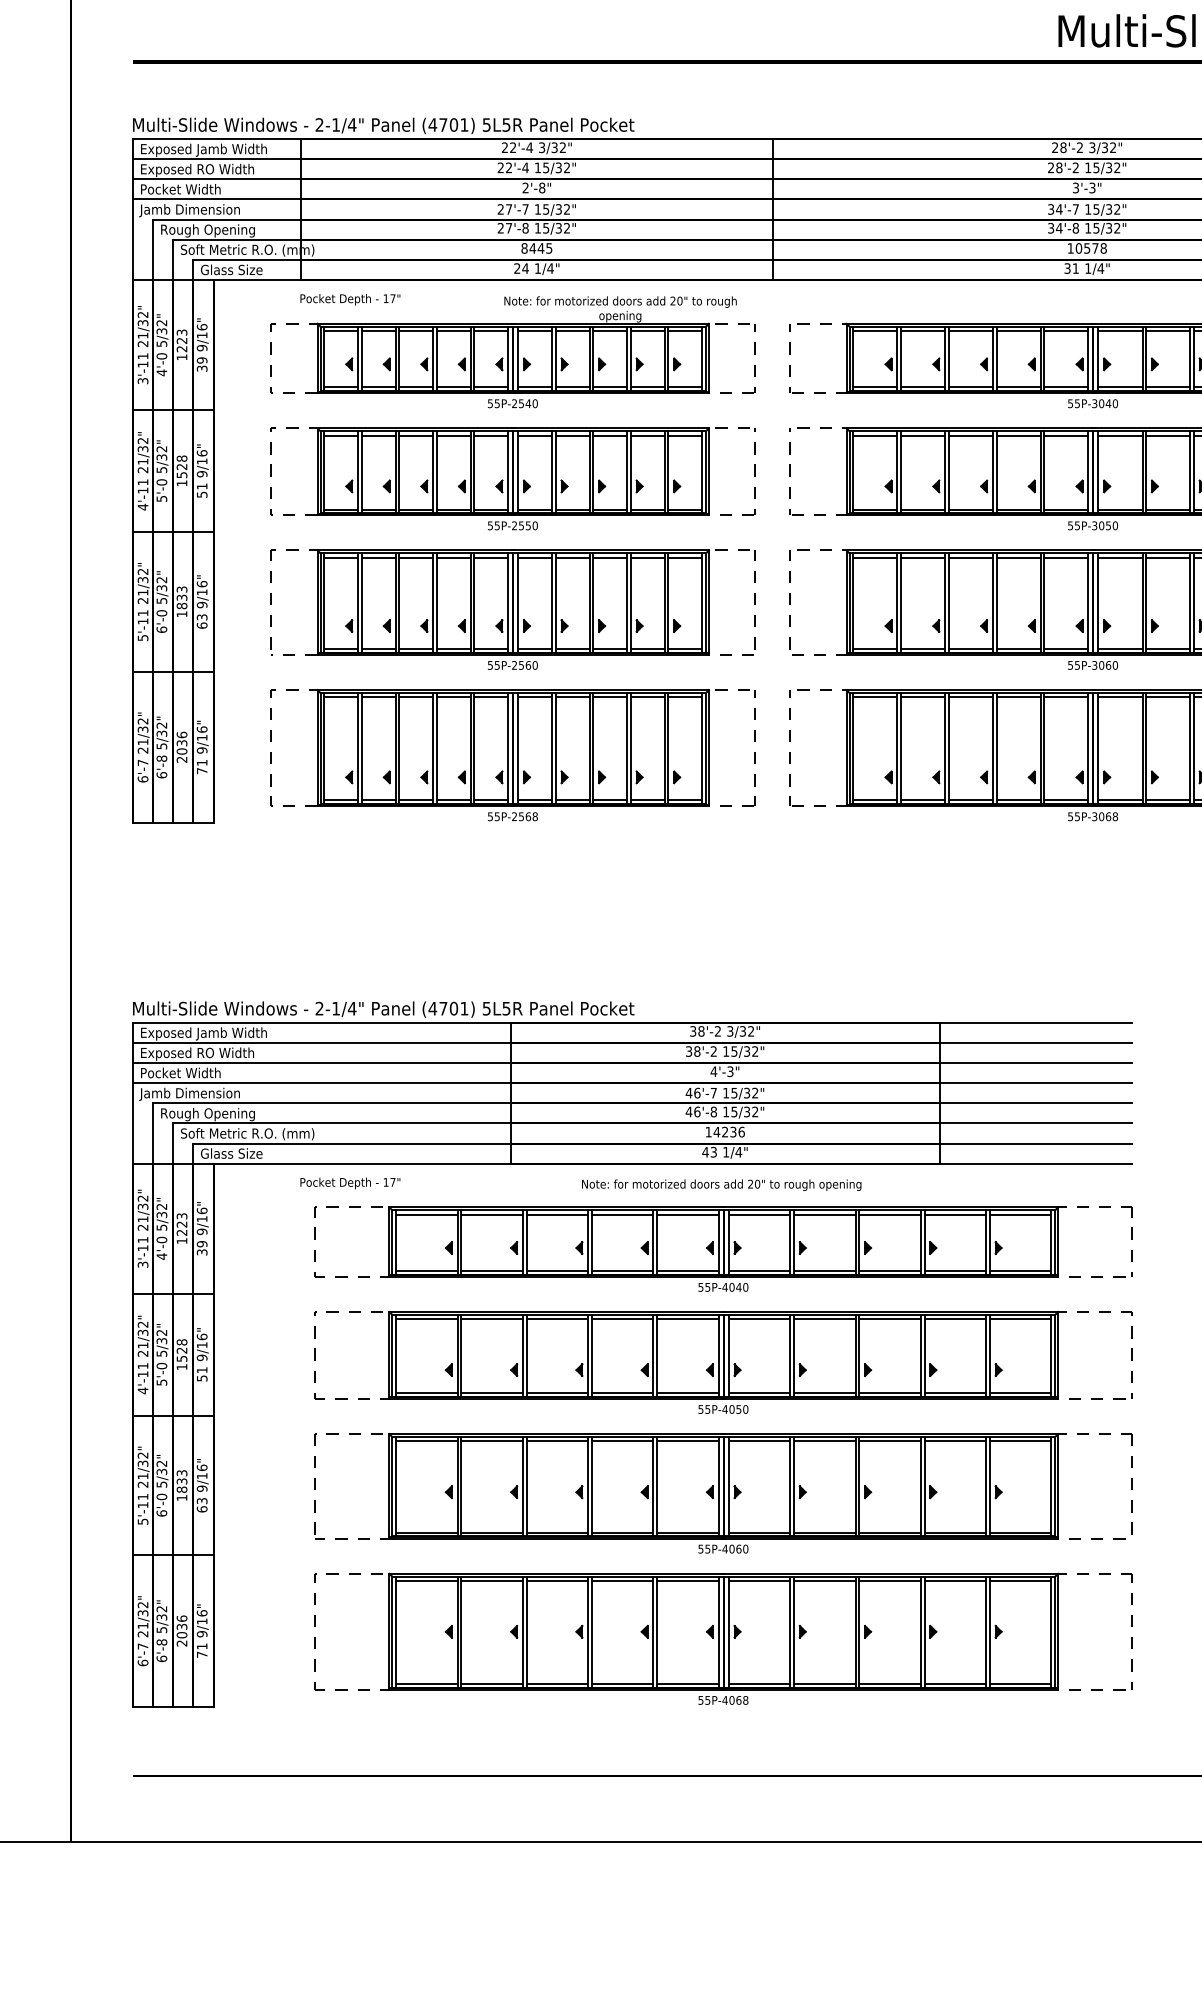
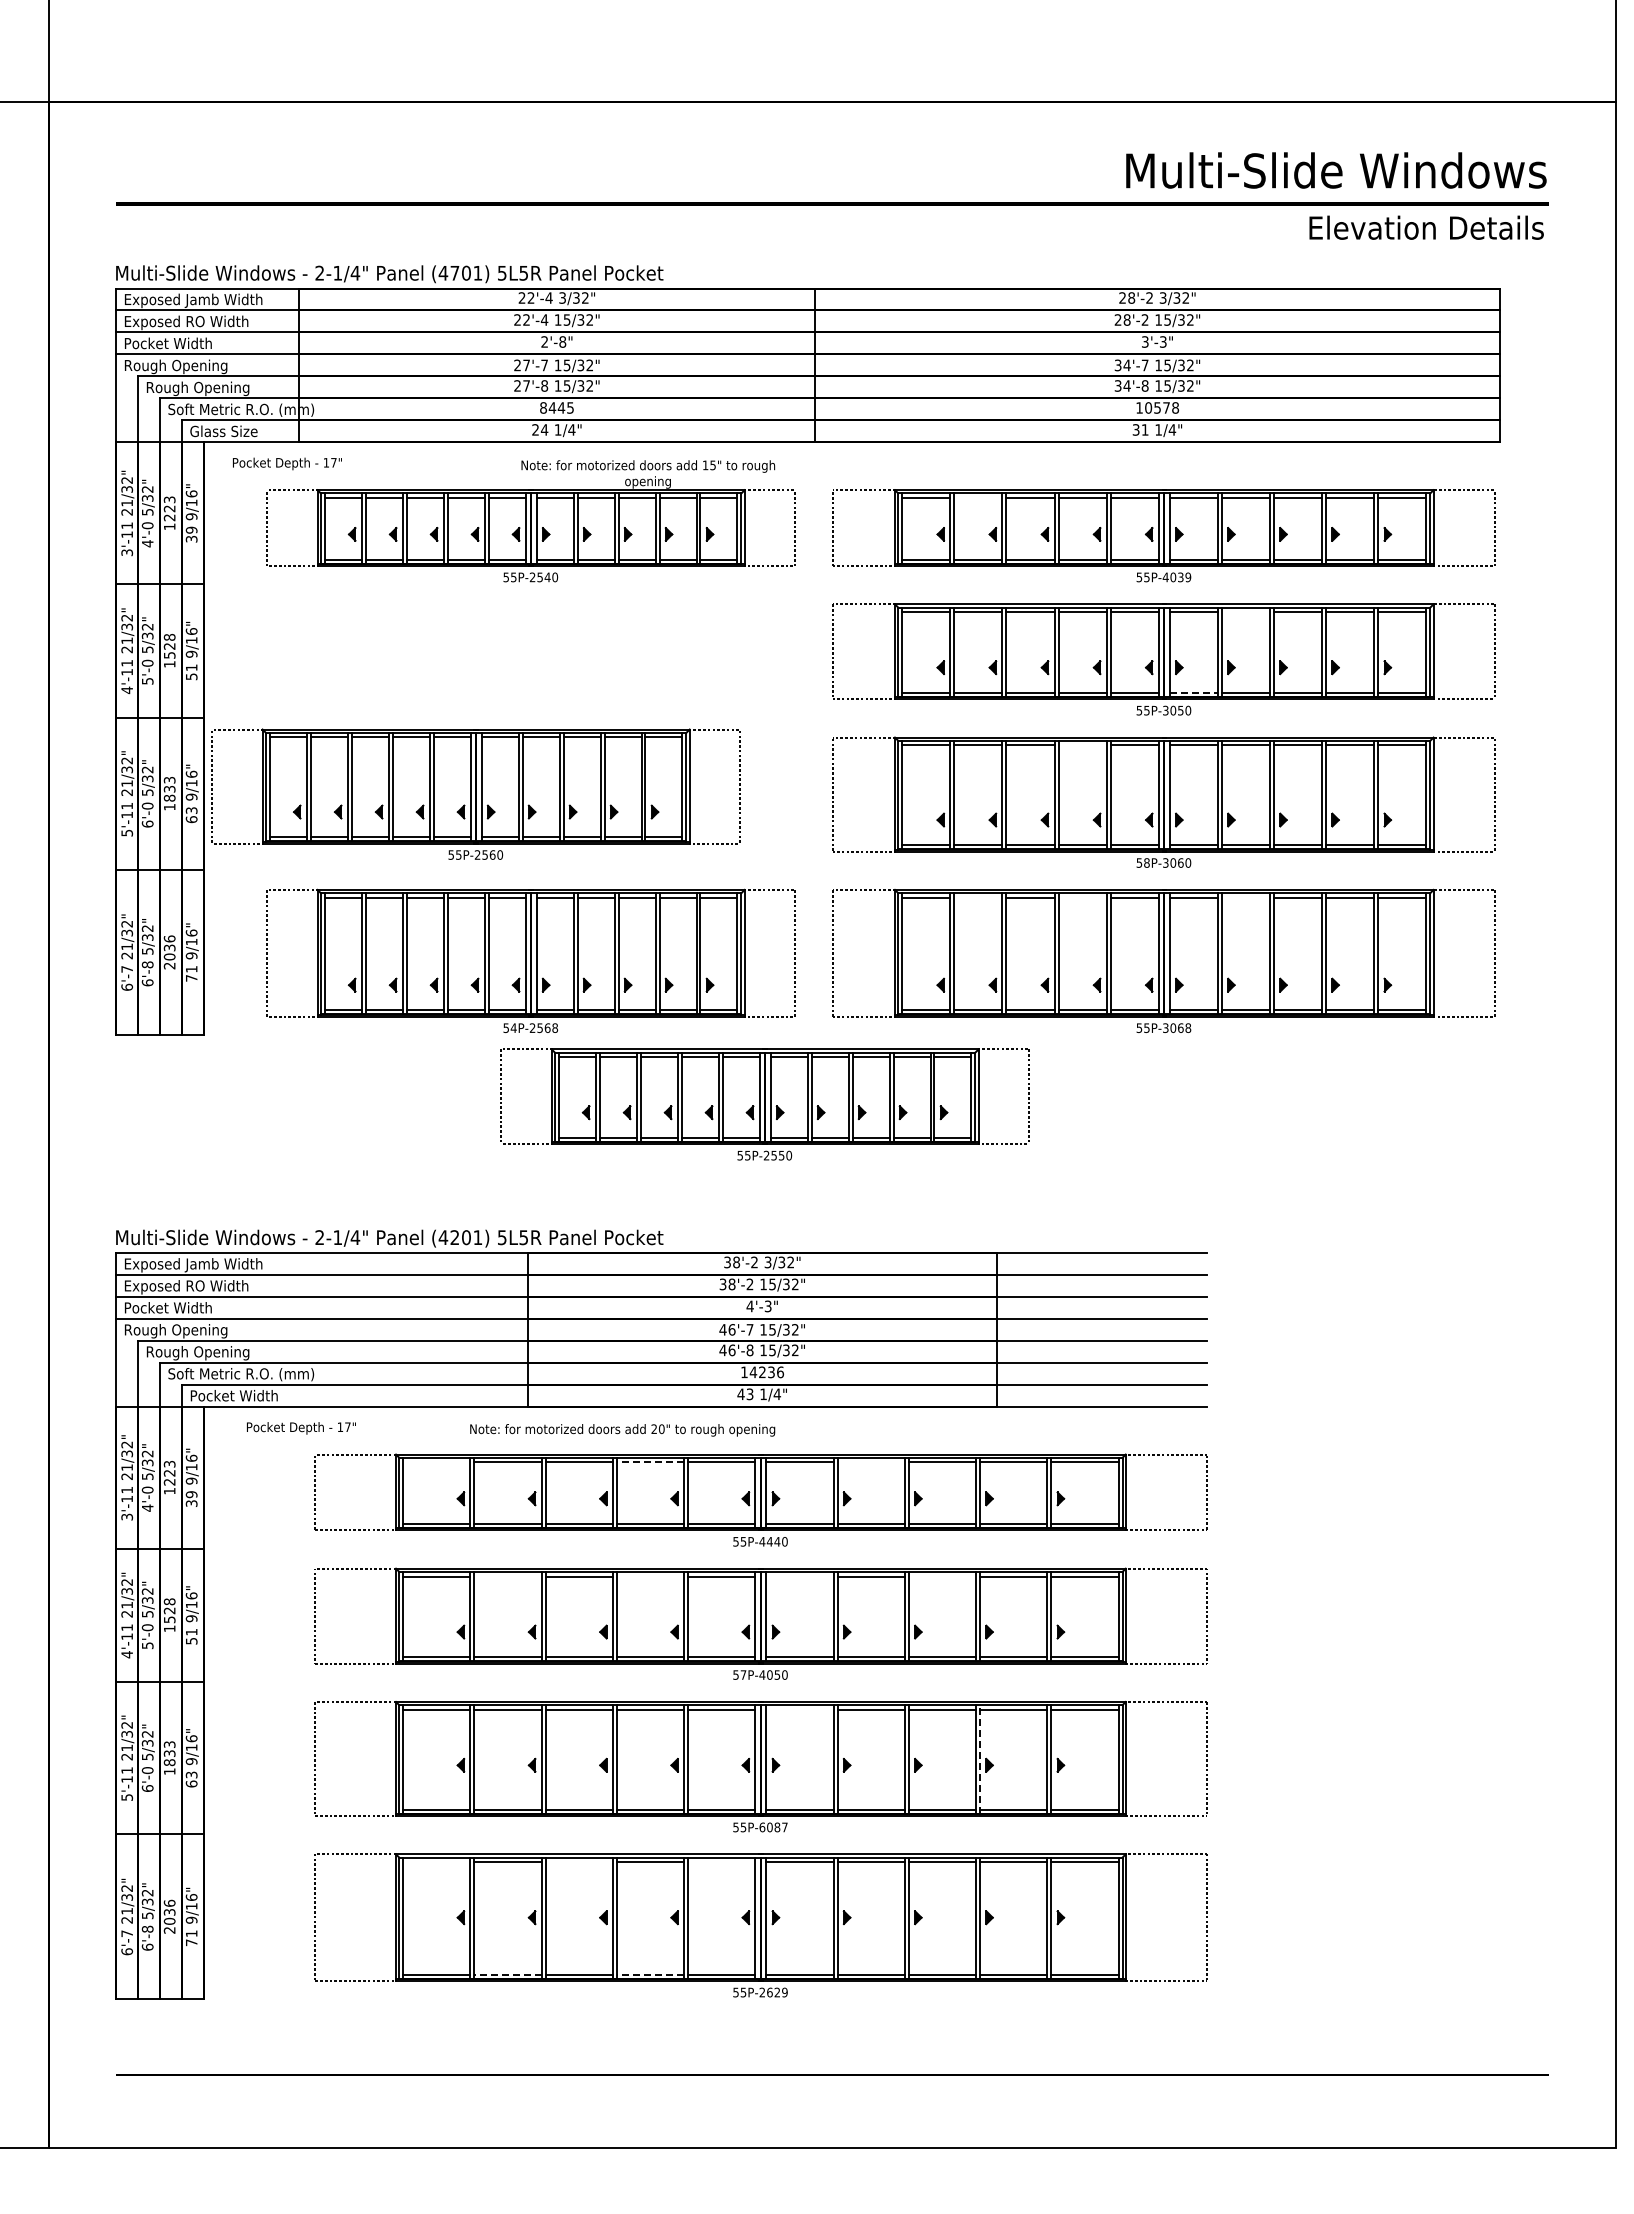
text: (189, 210) -> (177, 366), Jamb Dimension -> Rough Opening
text: (350, 299) -> (287, 463), moved
text: (675, 301) -> (708, 465), 20" -> 15"
line: (923, 331) -> (978, 498), removed
text: (1104, 403) -> (1176, 577), 55P-3040 -> 55P-4039
line: (1167, 435) -> (1245, 612), removed
part: (512, 478) -> (764, 1104), moved
line: (1121, 509) -> (1194, 692), solid -> dashed
line: (1018, 557) -> (1082, 745), removed
part: (512, 609) -> (475, 793), moved
text: (1077, 664) -> (1146, 862), 55P-3060 -> 58P-3060
line: (923, 697) -> (978, 897), removed
line: (1018, 697) -> (1082, 897), removed
line: (1167, 697) -> (1245, 897), removed
text: (497, 817) -> (513, 1028), 55P-2568 -> 54P-2568
text: (443, 1008) -> (454, 1237), (4701) -> (4201)
text: (189, 1094) -> (177, 1331), Jamb Dimension -> Rough Opening
text: (240, 1153) -> (233, 1395), Glass Size -> Pocket Width
text: (350, 1183) -> (301, 1428), moved
text: (721, 1185) -> (622, 1430), moved
line: (426, 1214) -> (436, 1462), removed
line: (622, 1214) -> (650, 1462), solid -> dashed
line: (824, 1214) -> (870, 1462), removed
text: (731, 1287) -> (769, 1541), 55P-4040 -> 55P-4440
line: (491, 1319) -> (507, 1576), removed
line: (622, 1319) -> (650, 1576), removed
line: (759, 1319) -> (799, 1576), removed
line: (890, 1319) -> (942, 1576), removed
text: (707, 1408) -> (743, 1674), 55P-4050 -> 57P-4050
line: (759, 1441) -> (799, 1709), removed
line: (924, 1485) -> (980, 1758), solid -> dashed
text: (735, 1549) -> (773, 1827), 55P-4060 -> 55P-6087
line: (426, 1581) -> (436, 1862), removed
line: (556, 1581) -> (578, 1862), removed
line: (687, 1581) -> (721, 1862), removed
line: (492, 1683) -> (508, 1974), solid -> dashed
line: (622, 1683) -> (650, 1974), solid -> dashed
text: (735, 1700) -> (773, 1992), 55P-4068 -> 55P-2629

